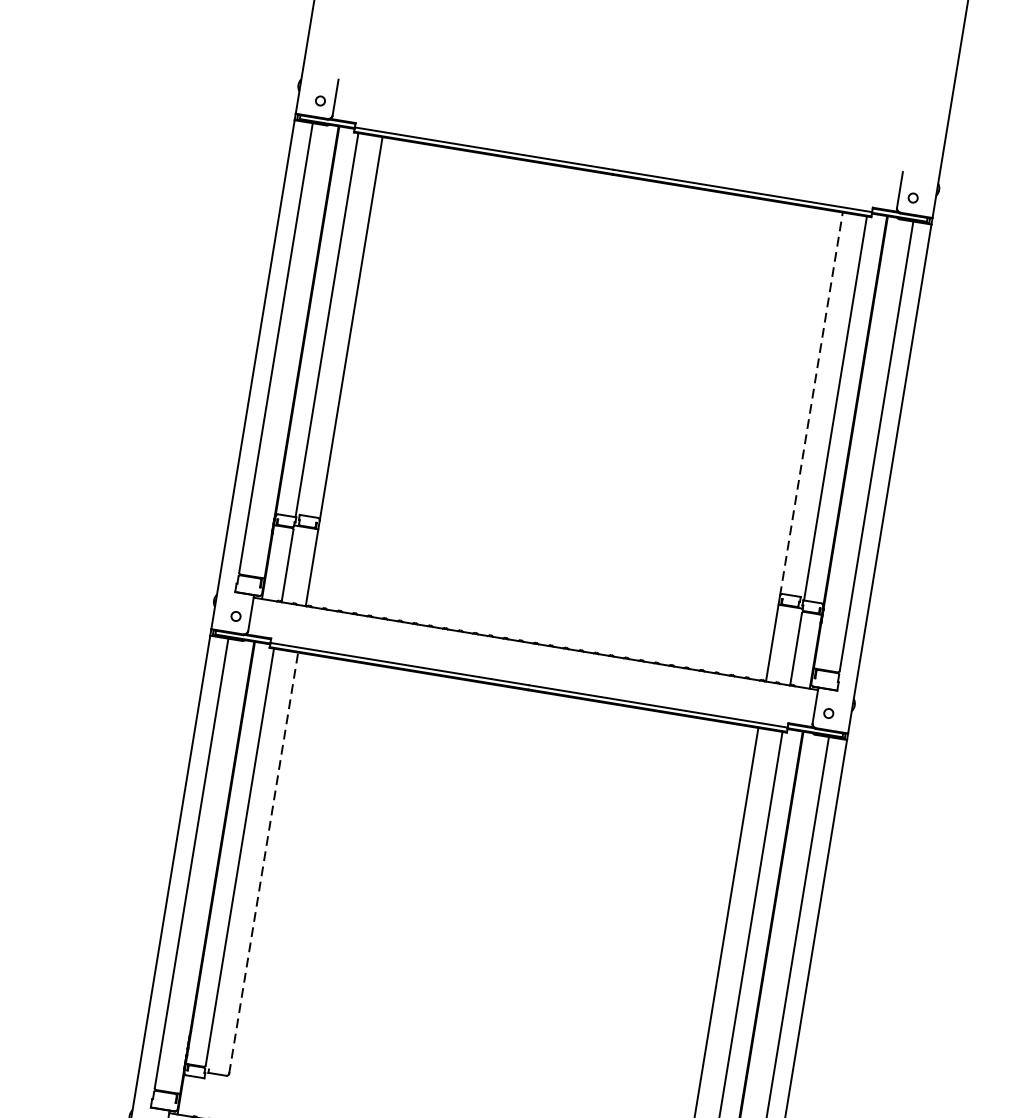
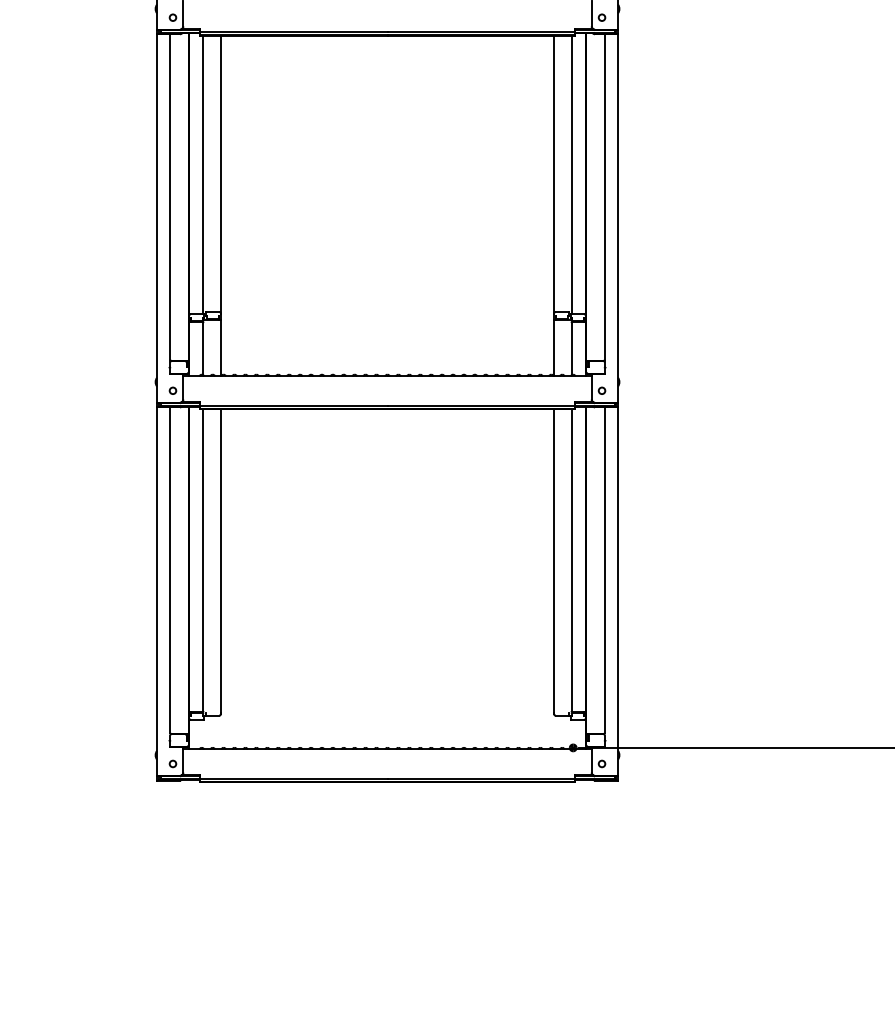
line: (812, 403) -> (554, 174), dashed -> solid
line: (263, 862) -> (220, 561), dashed -> solid

